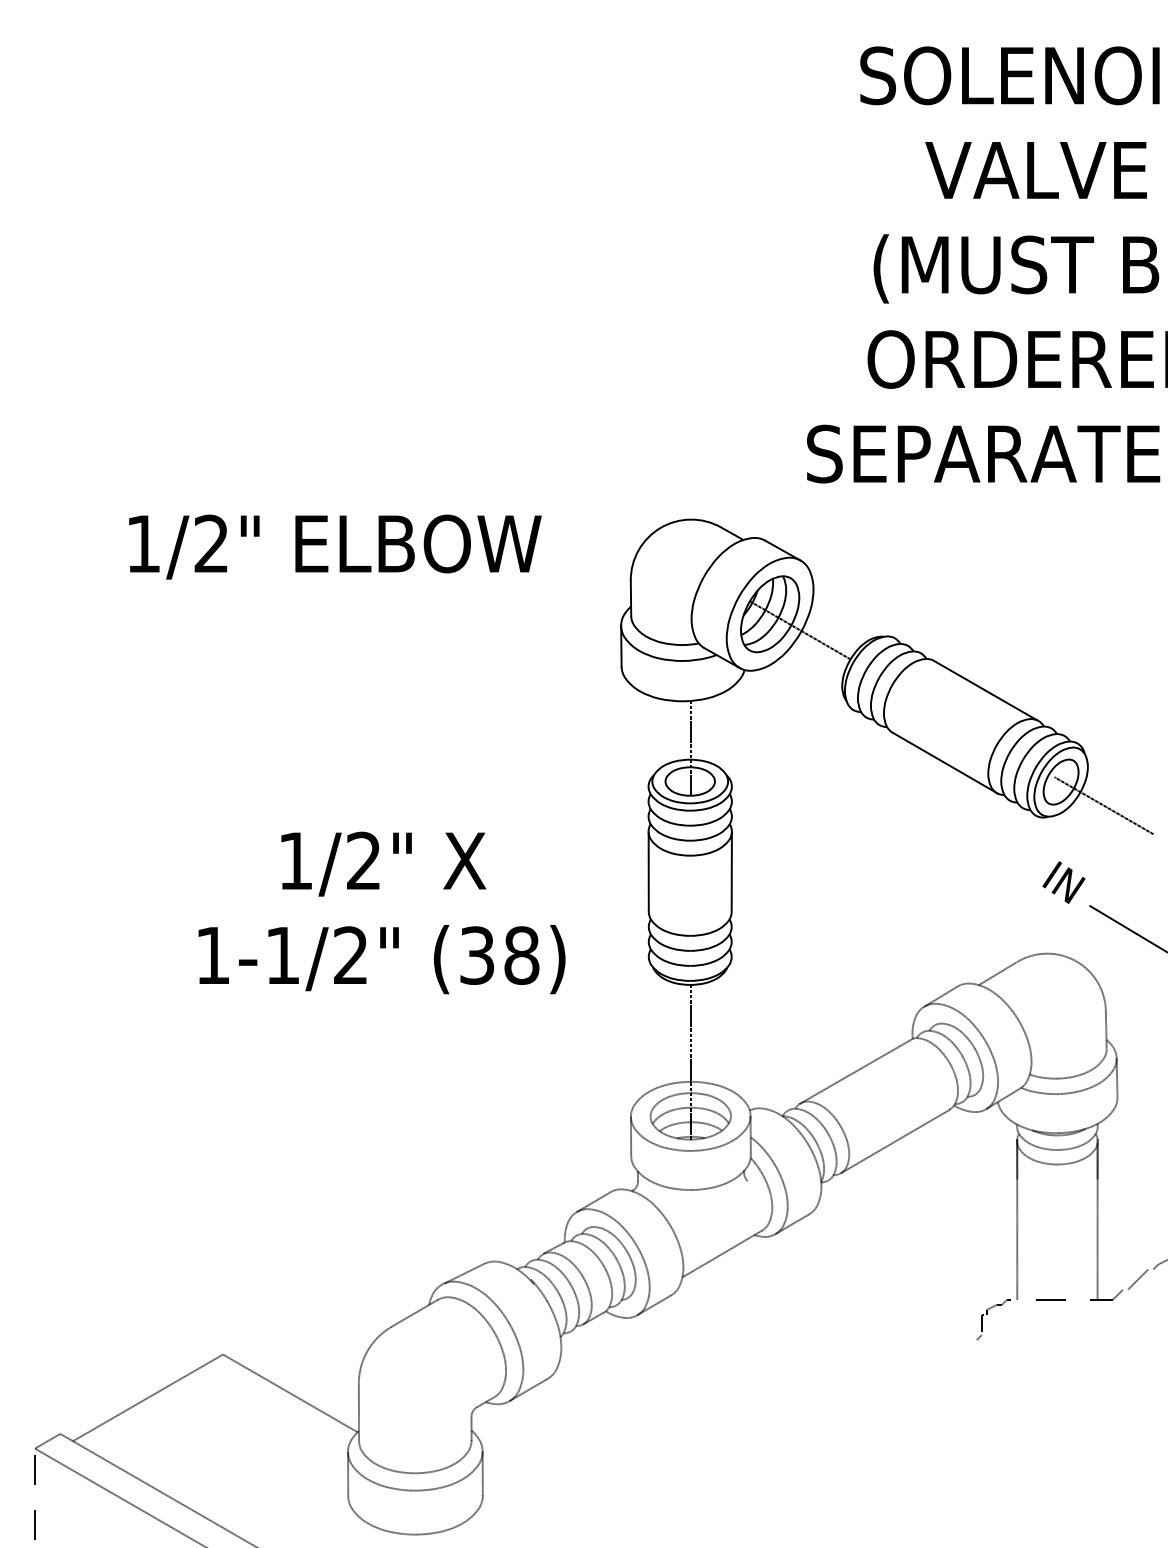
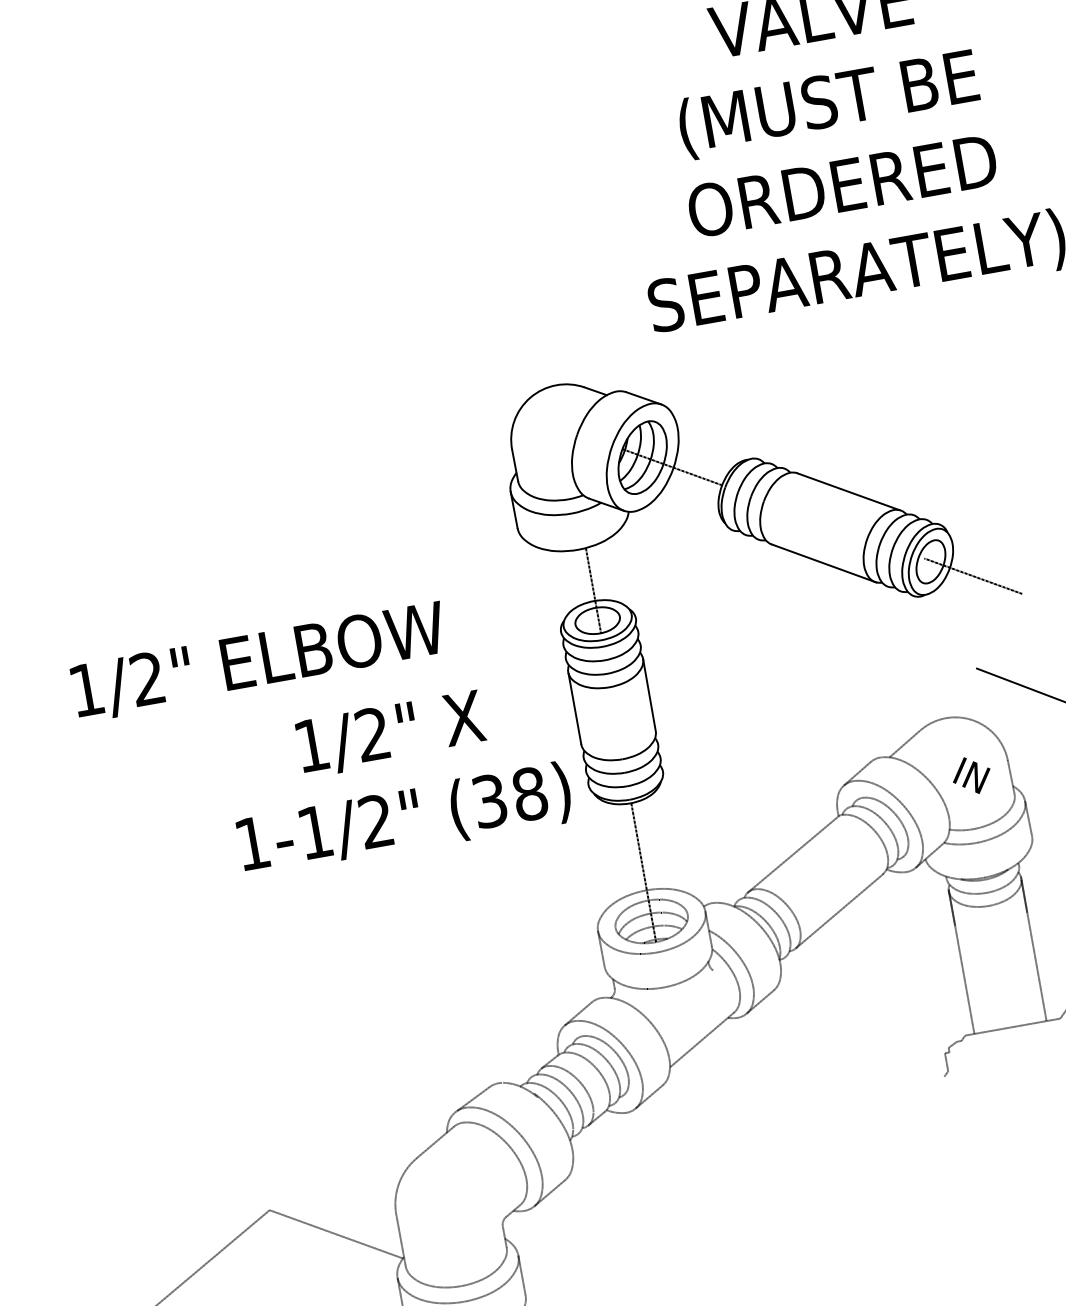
text: (335, 546) -> (259, 661), moved
text: (1063, 882) -> (971, 775), moved
text: (381, 912) -> (396, 777), moved

